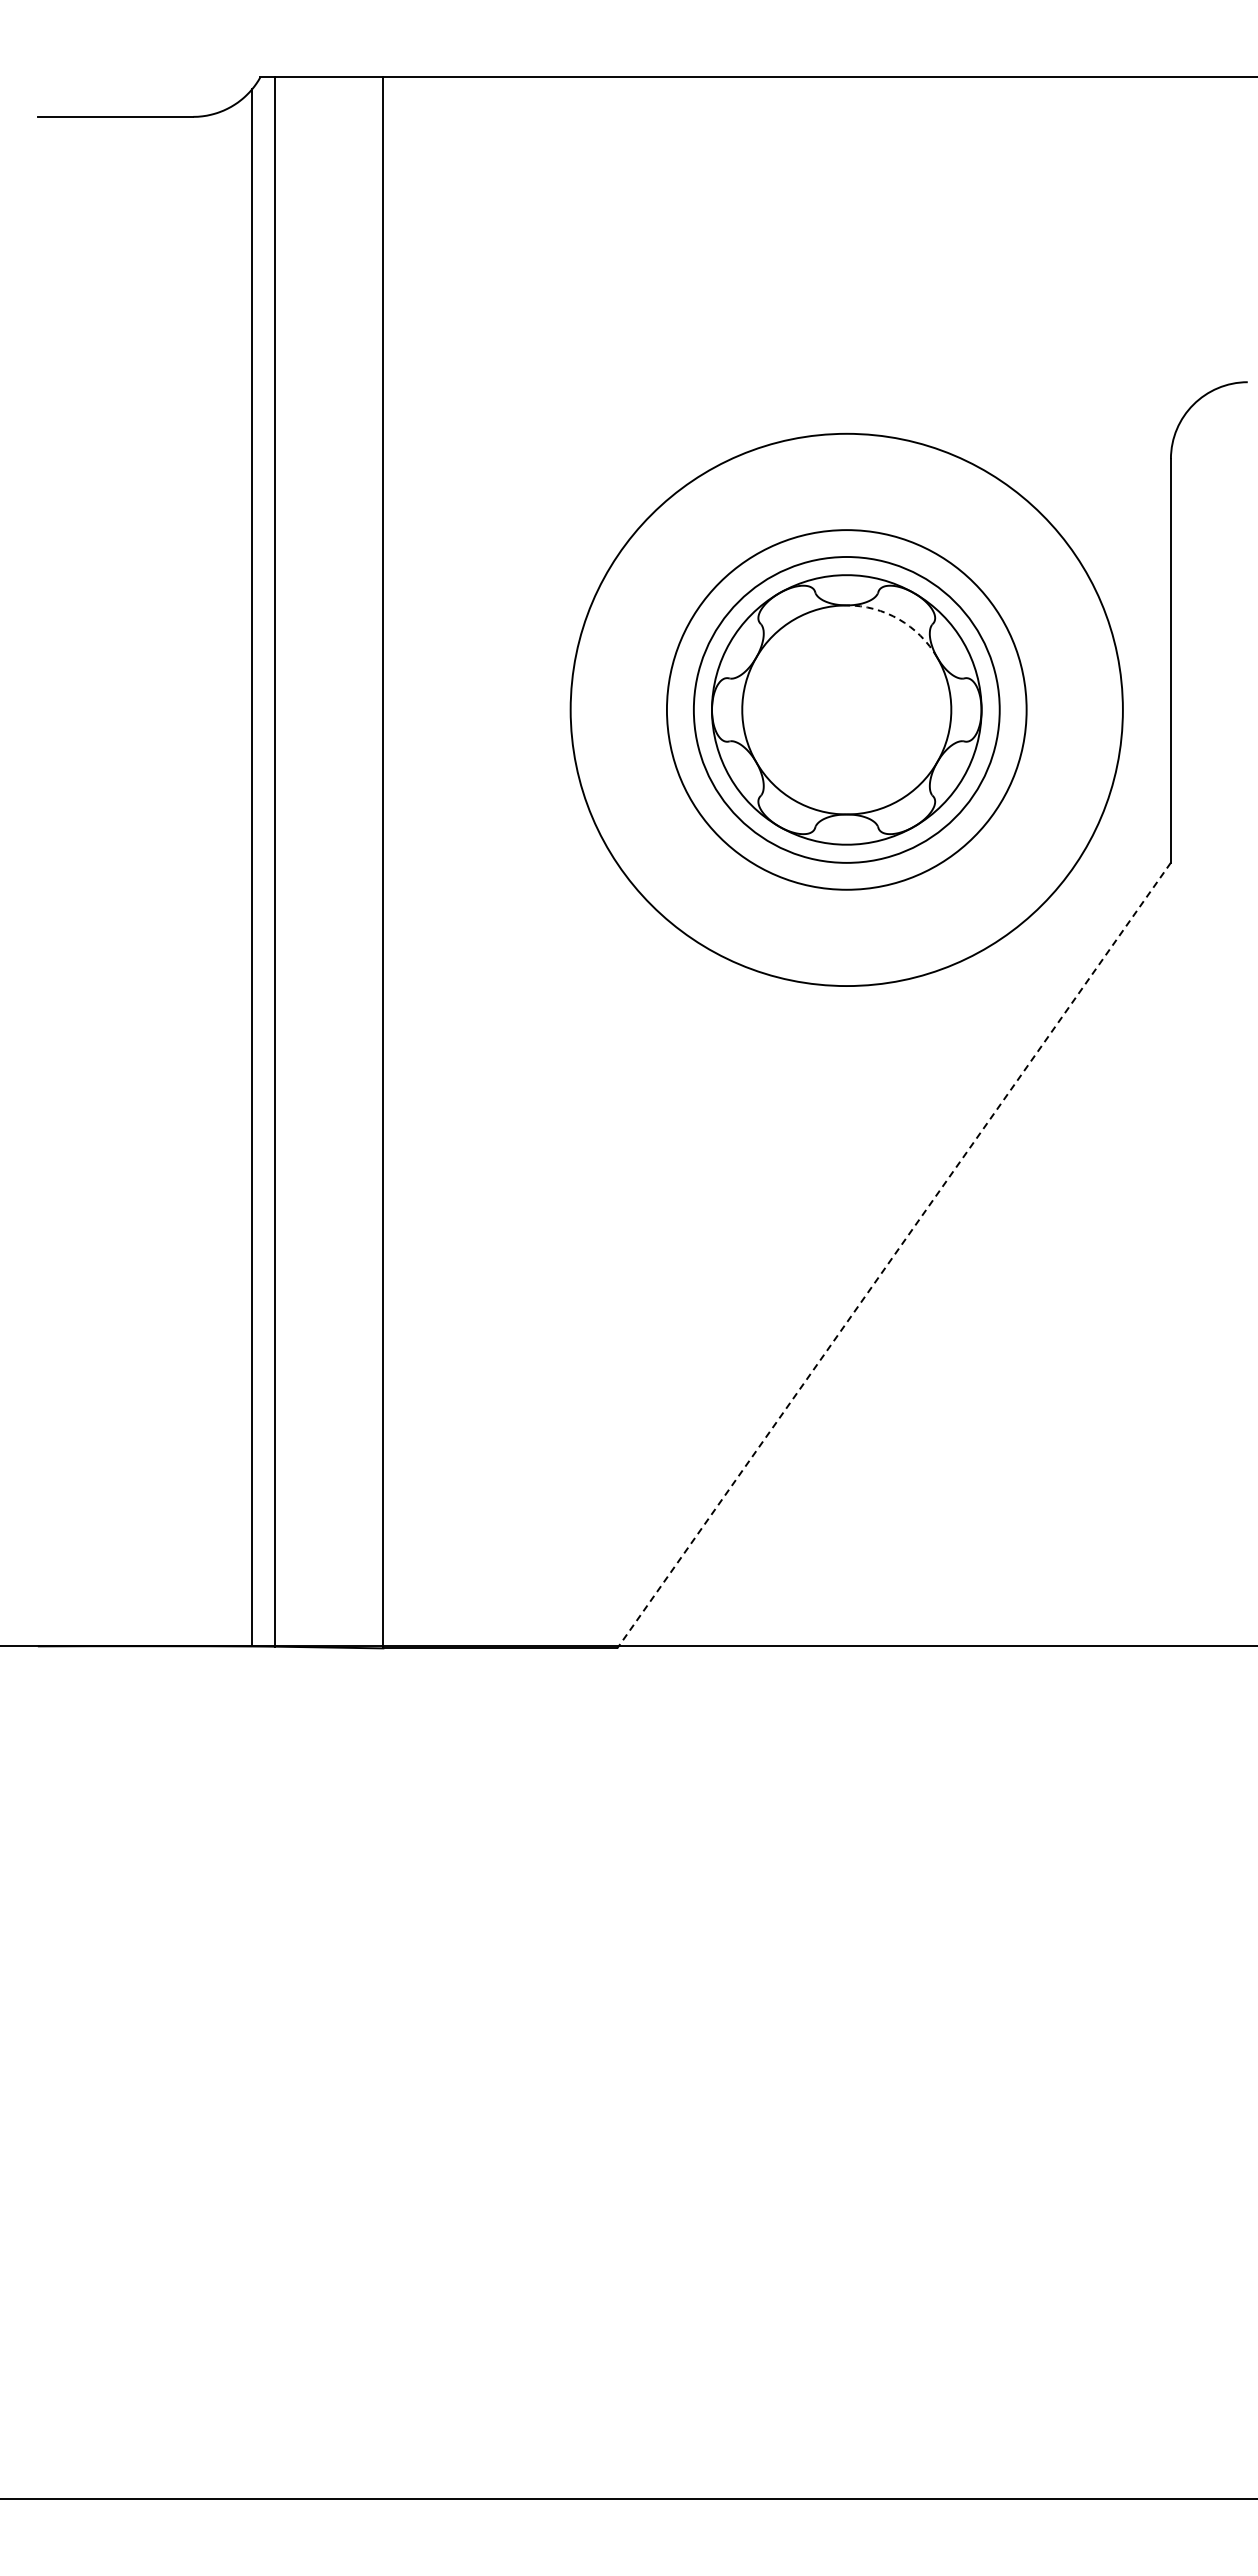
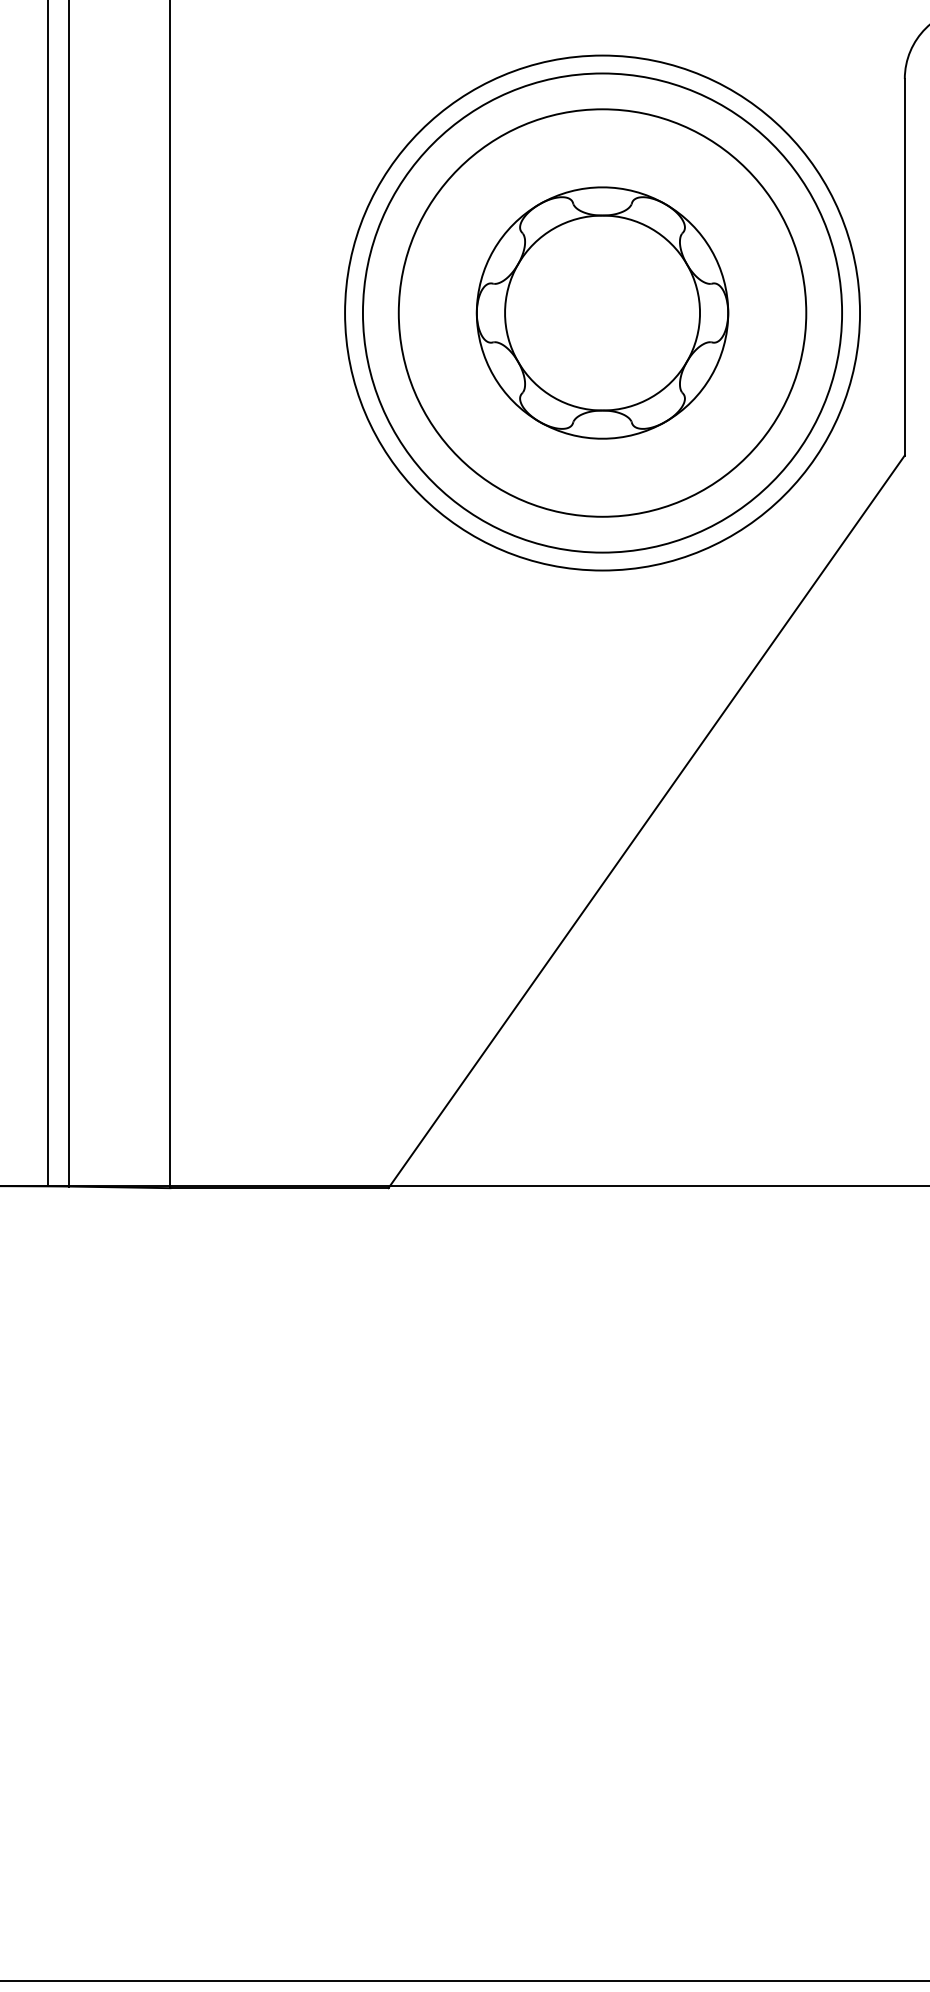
arc: (899, 619) -> (651, 228), dashed -> solid
circle: (846, 709) -> (602, 312), size x1.43
circle: (846, 709) -> (602, 312), size x1.43
line: (894, 1255) -> (647, 821), dashed -> solid

